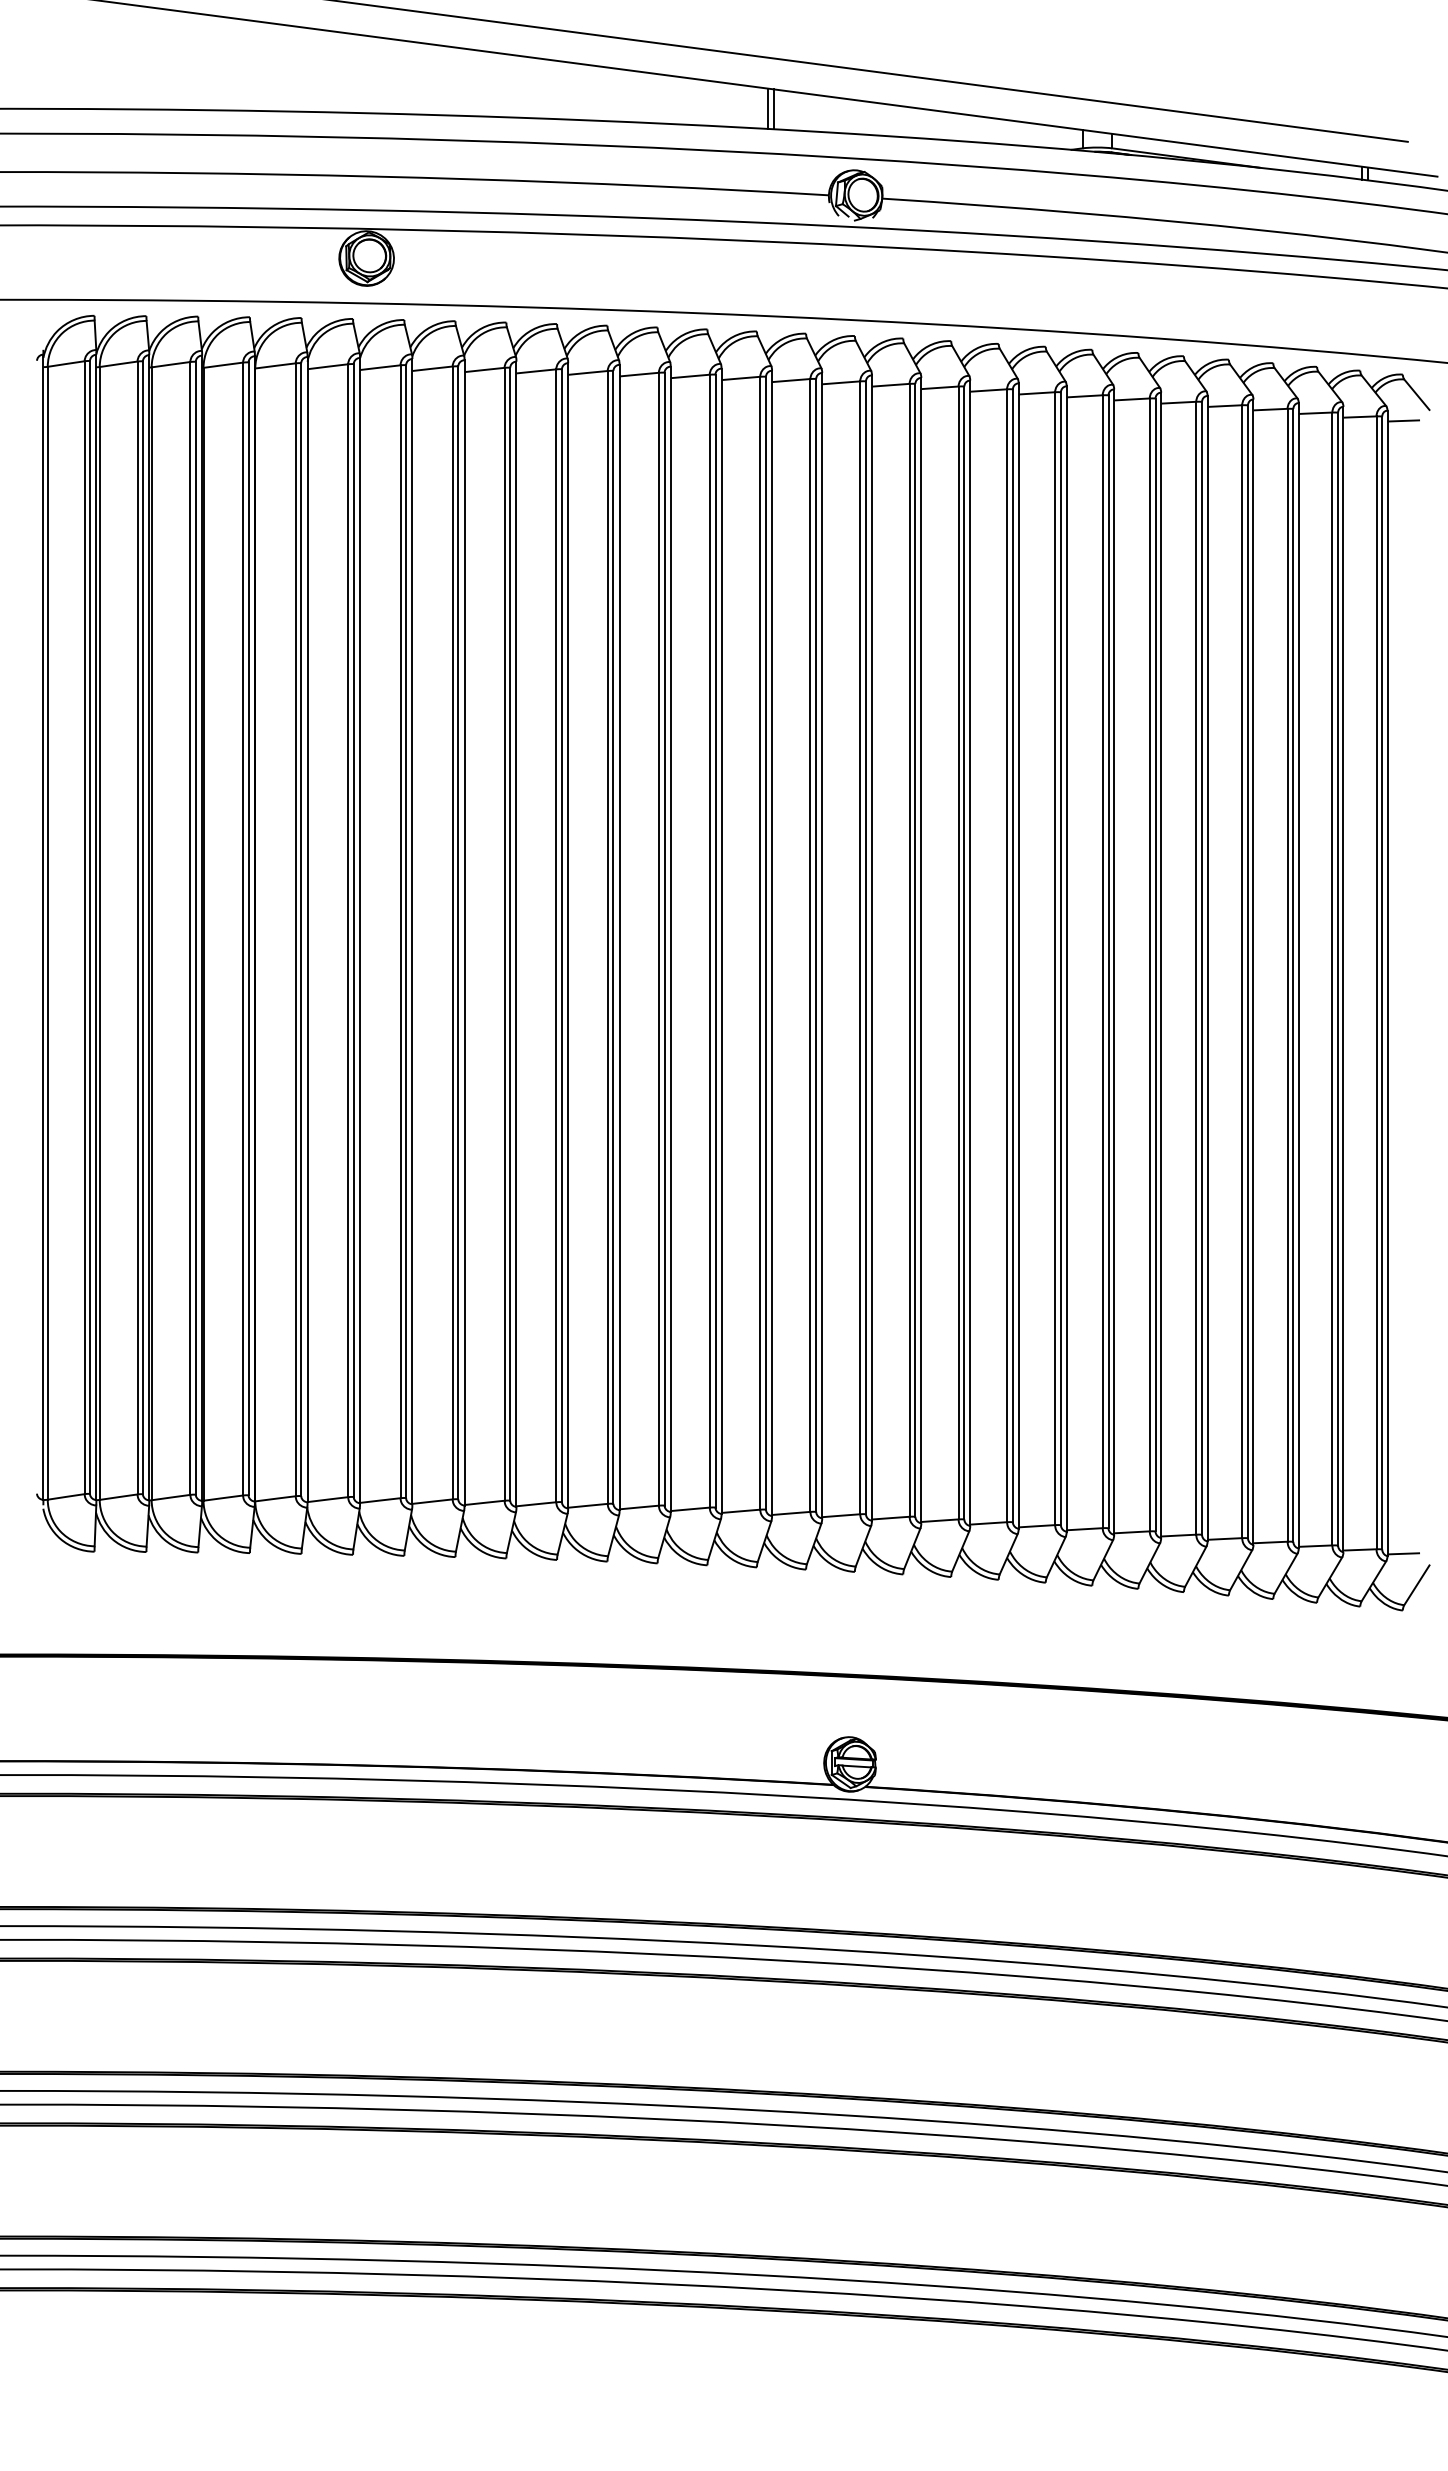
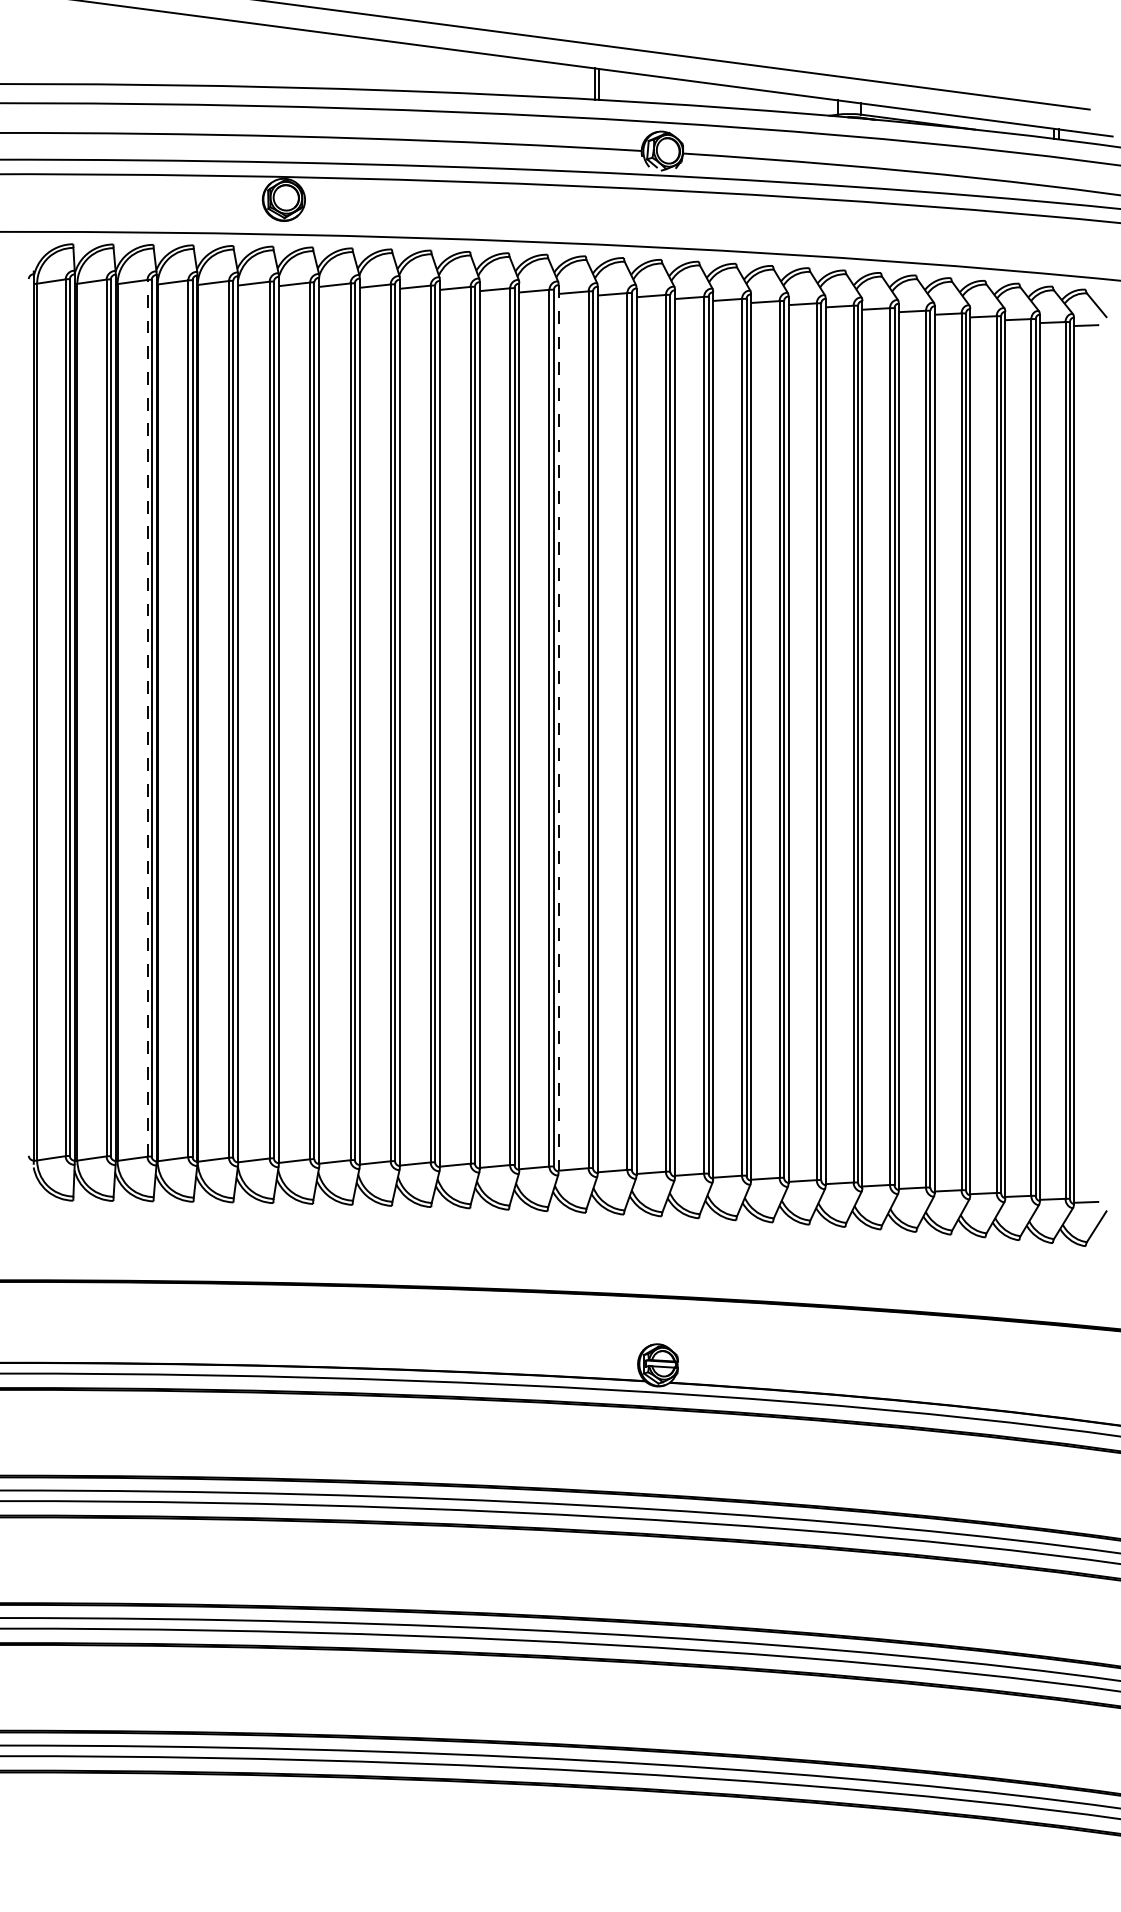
line: (190, 927) -> (147, 717), solid -> dashed
line: (721, 941) -> (558, 728), solid -> dashed

